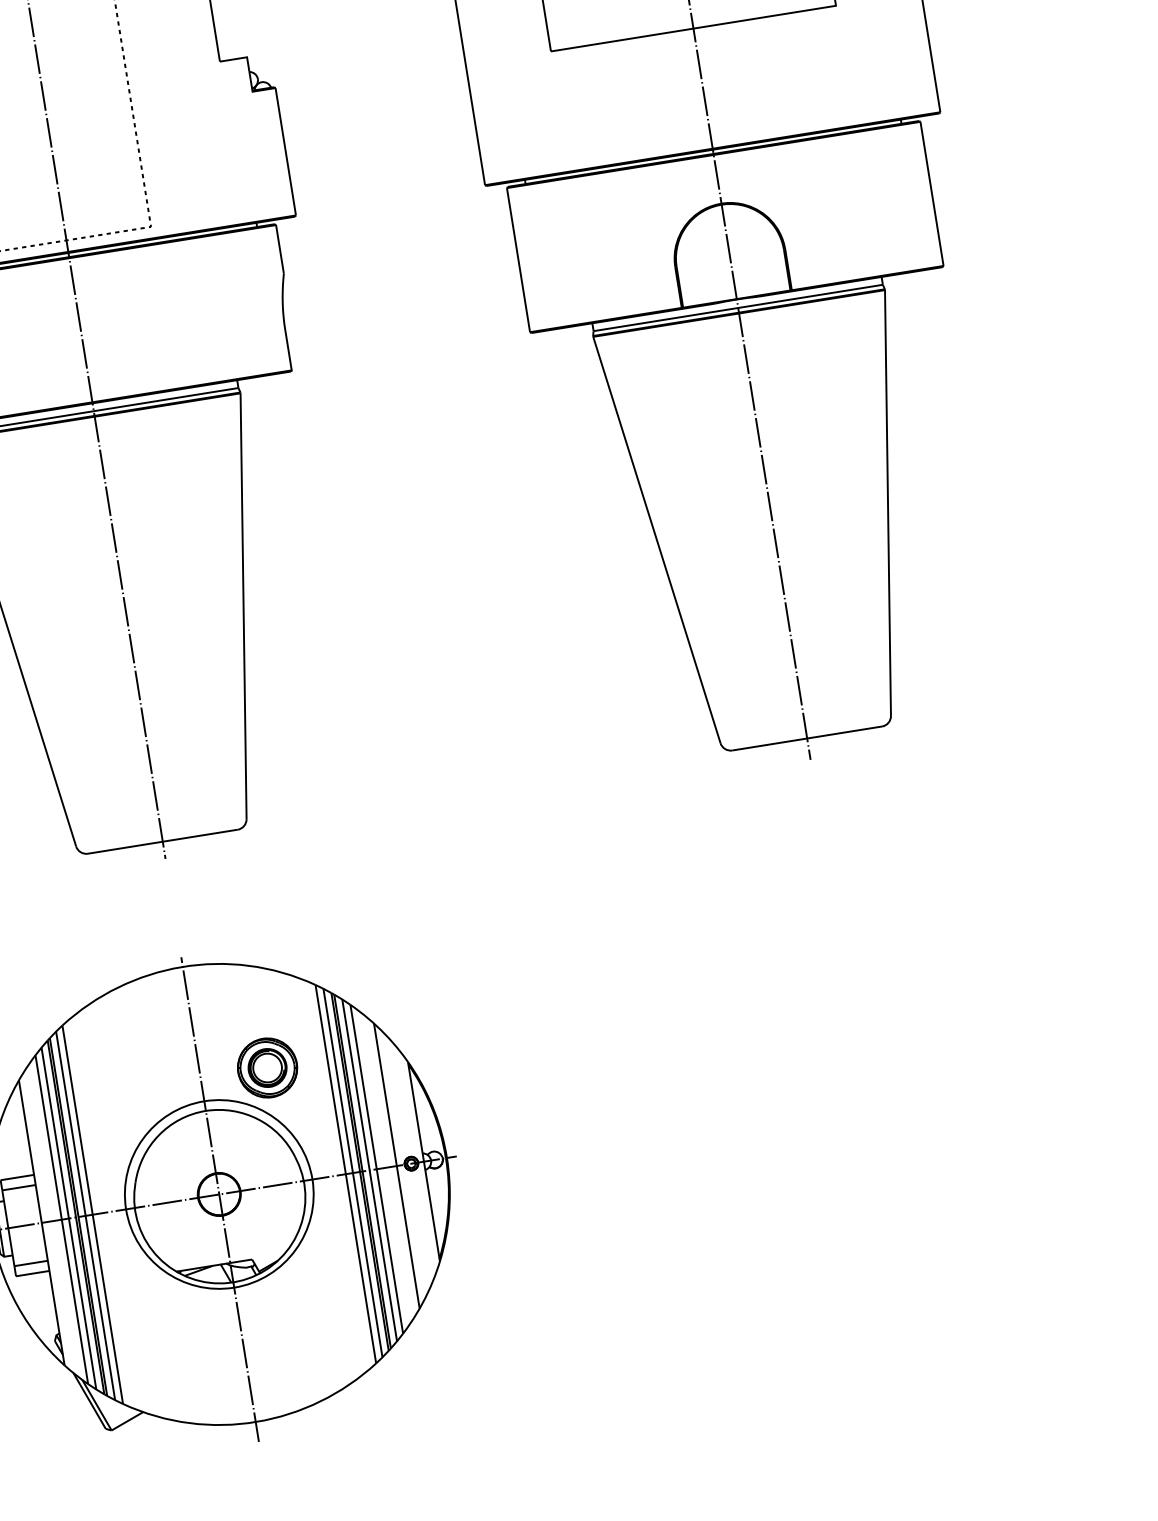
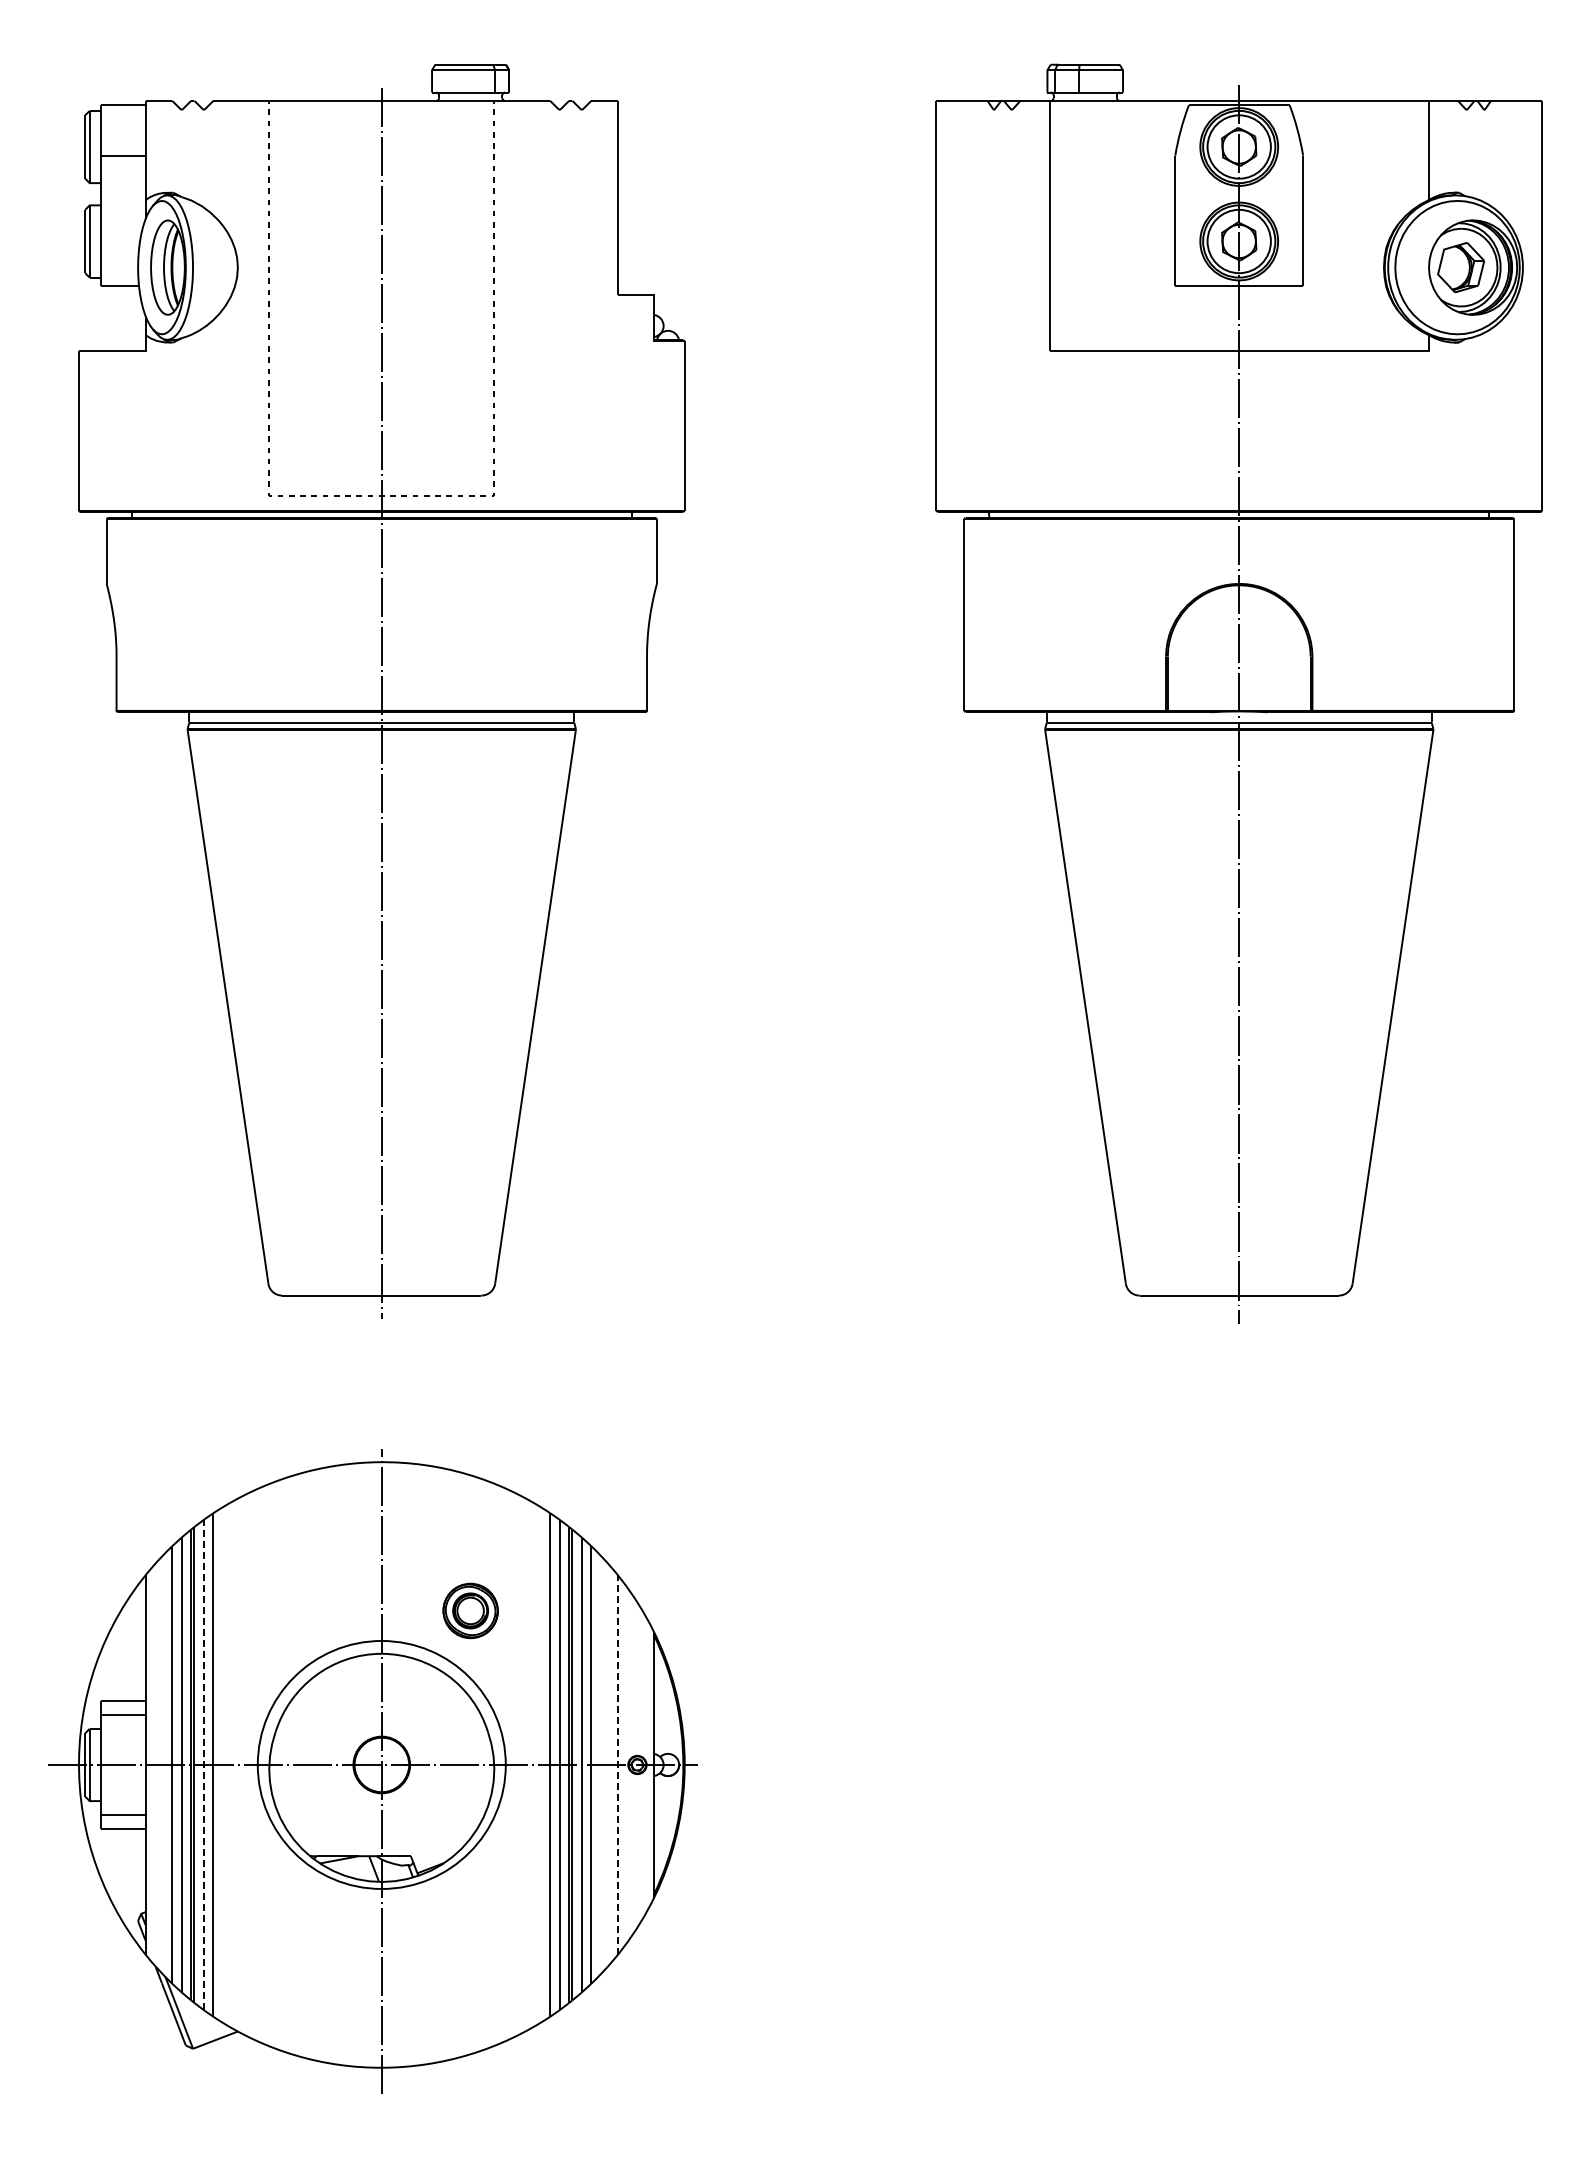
part: (267, 1067) -> (470, 1610), size x0.7
line: (397, 1165) -> (618, 1764), solid -> dashed
line: (85, 1215) -> (203, 1764), solid -> dashed

